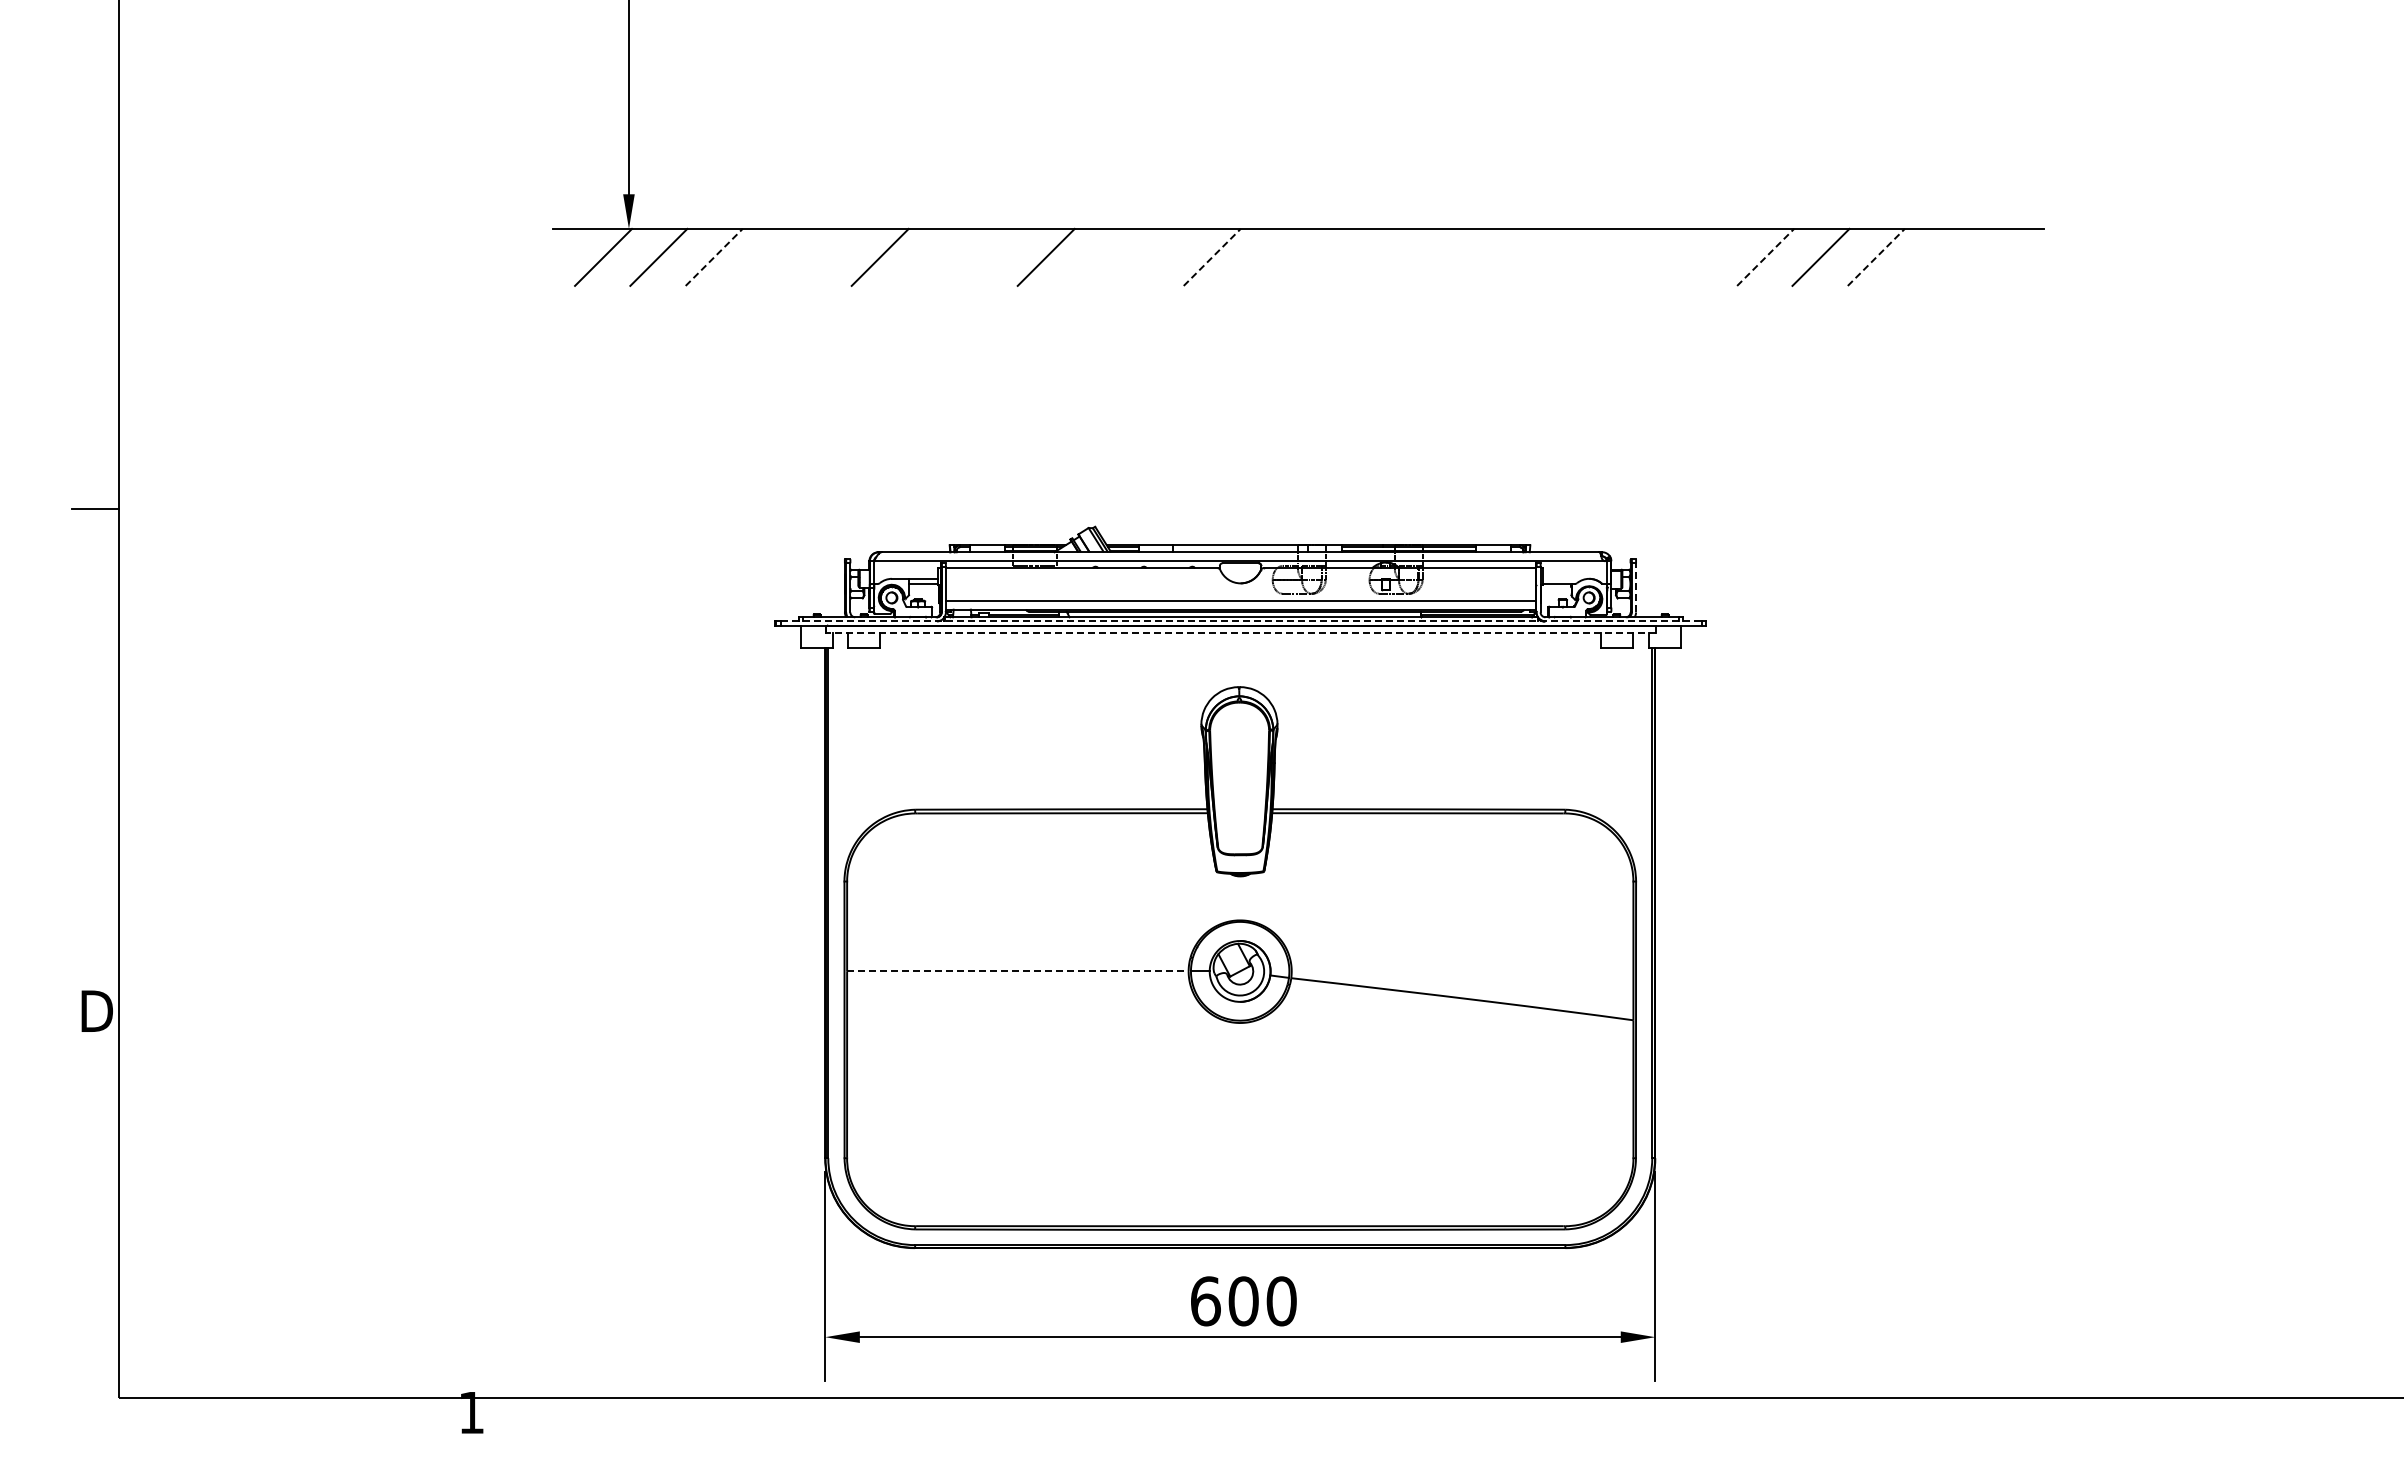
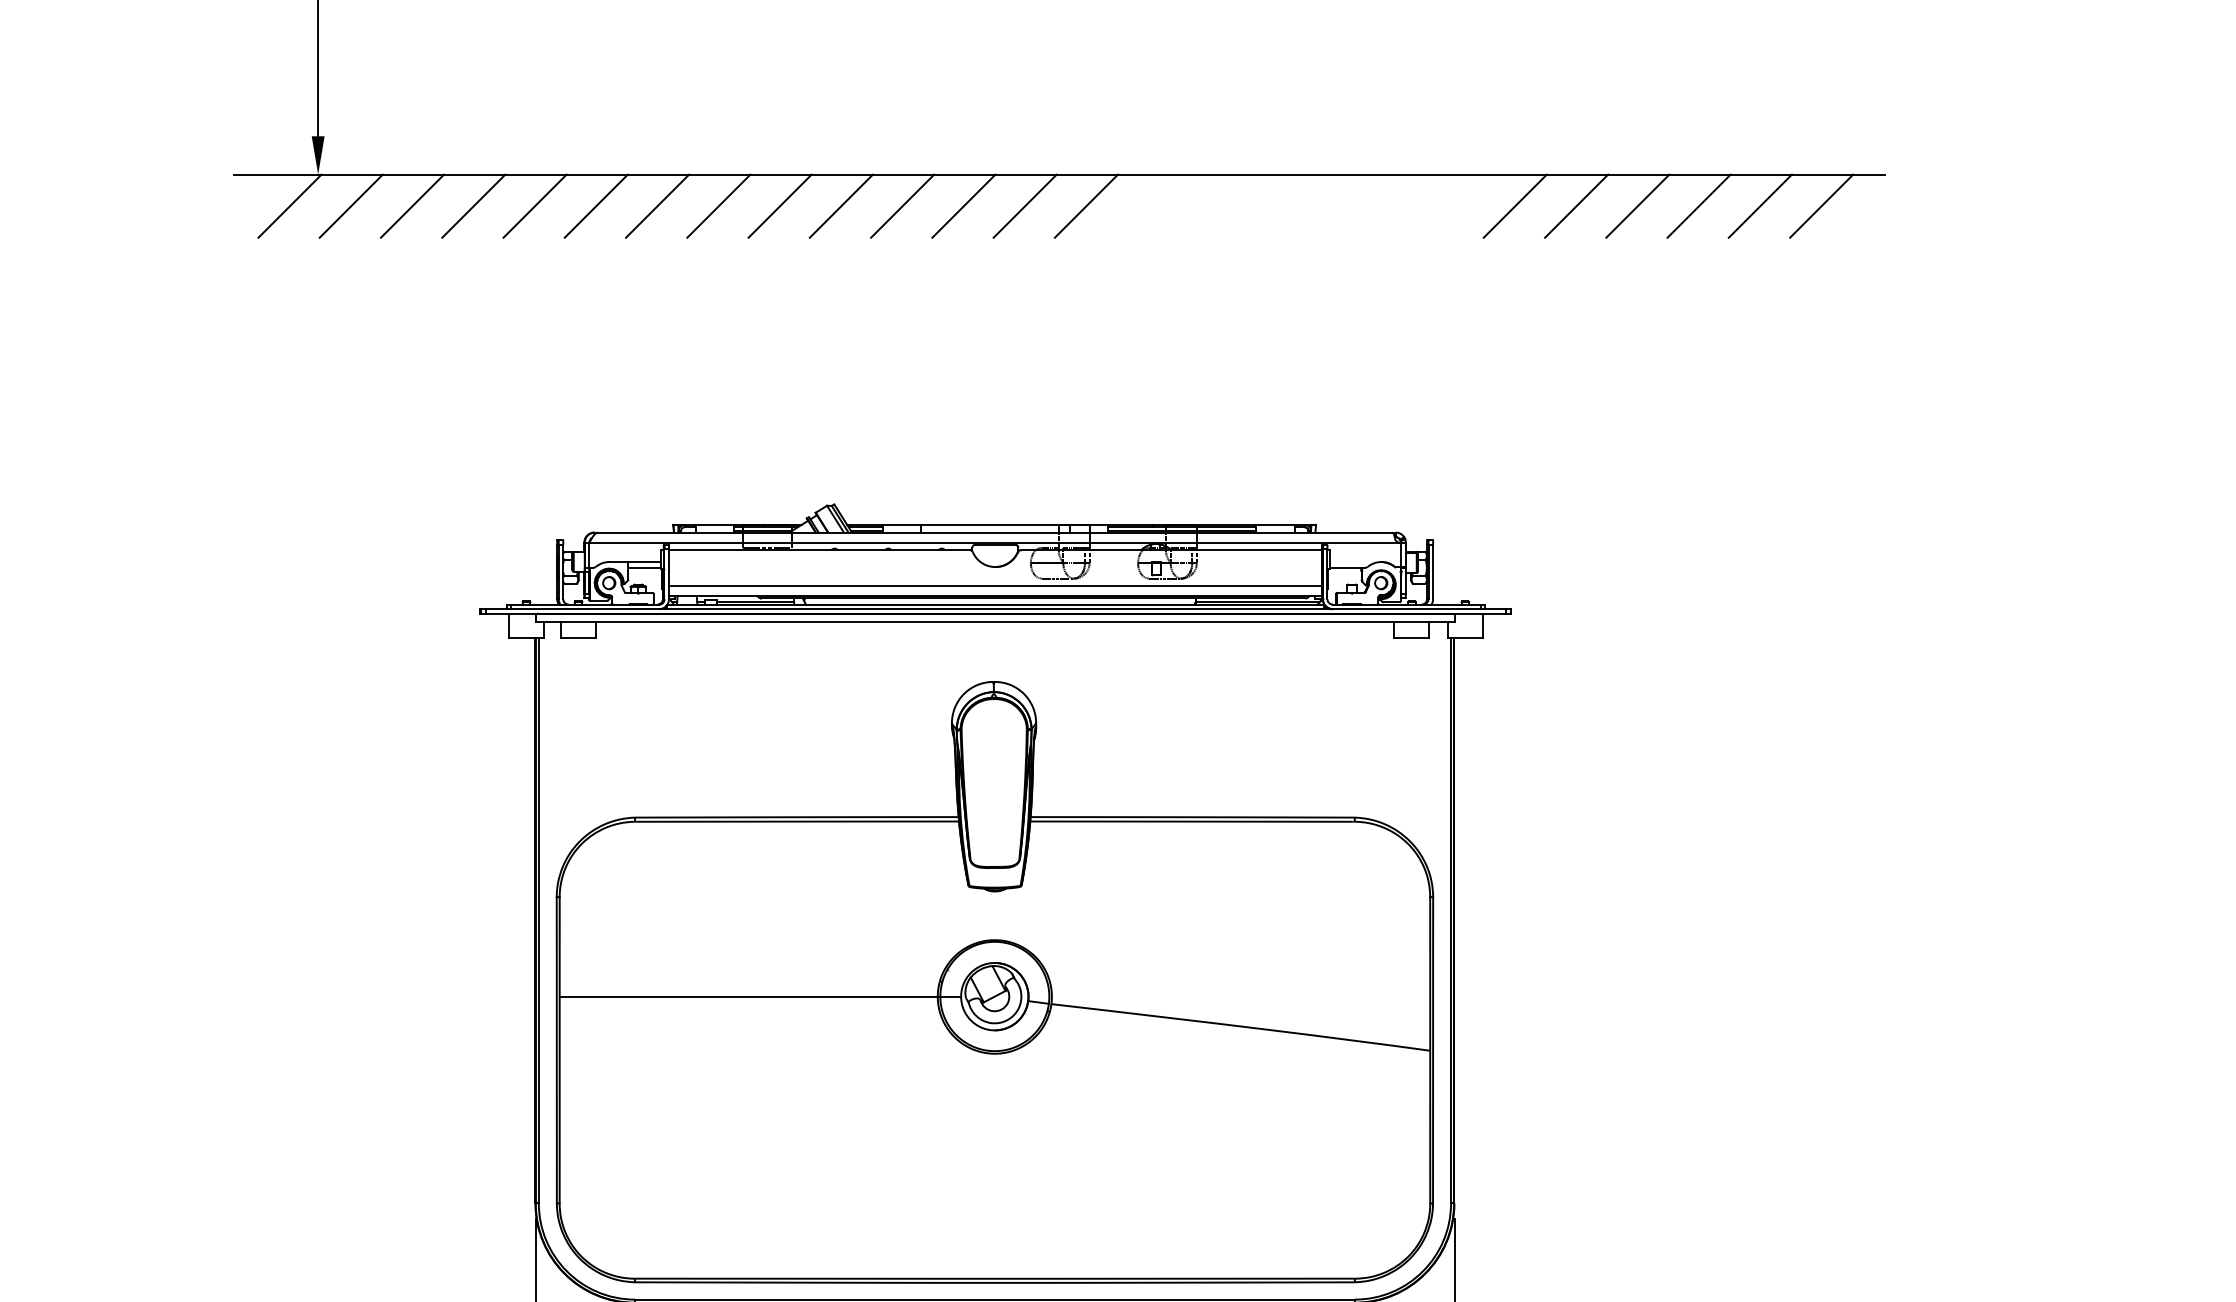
line: (769, 256) -> (473, 205), added
line: (824, 256) -> (534, 205), added
line: (935, 256) -> (657, 205), added
line: (990, 256) -> (718, 205), added
line: (1101, 256) -> (841, 205), added
line: (1156, 256) -> (902, 205), added
line: (1267, 256) -> (1025, 205), added
line: (1322, 256) -> (1085, 205), added
line: (1709, 256) -> (1514, 205), added
line: (1931, 256) -> (1760, 205), added
line: (1986, 256) -> (1821, 205), added
line: (714, 257) -> (412, 206), dashed -> solid
line: (1212, 257) -> (964, 206), dashed -> solid
line: (1765, 257) -> (1576, 206), dashed -> solid
line: (1876, 257) -> (1699, 206), dashed -> solid
line: (1636, 587) -> (1433, 571), dashed -> solid
line: (1241, 621) -> (996, 609), dashed -> solid
line: (1240, 632) -> (995, 621), dashed -> solid
line: (1017, 971) -> (748, 996), dashed -> solid

